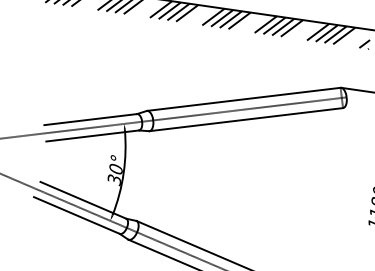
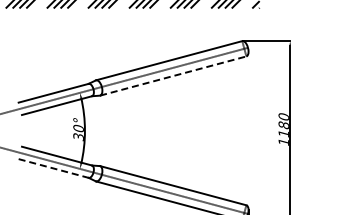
line: (246, 120) -> (173, 76), solid -> dashed
line: (77, 215) -> (54, 168), solid -> dashed

